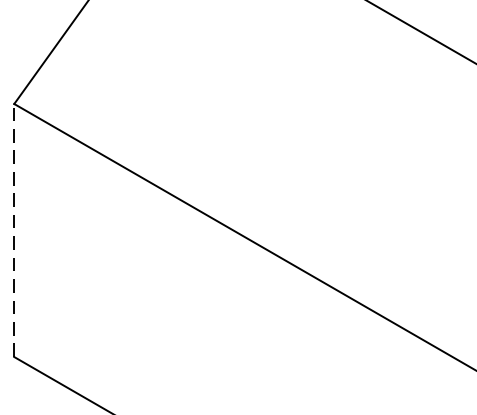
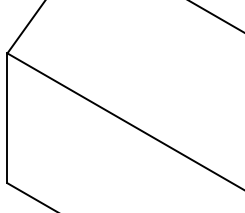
line: (14, 230) -> (7, 118), dashed -> solid

